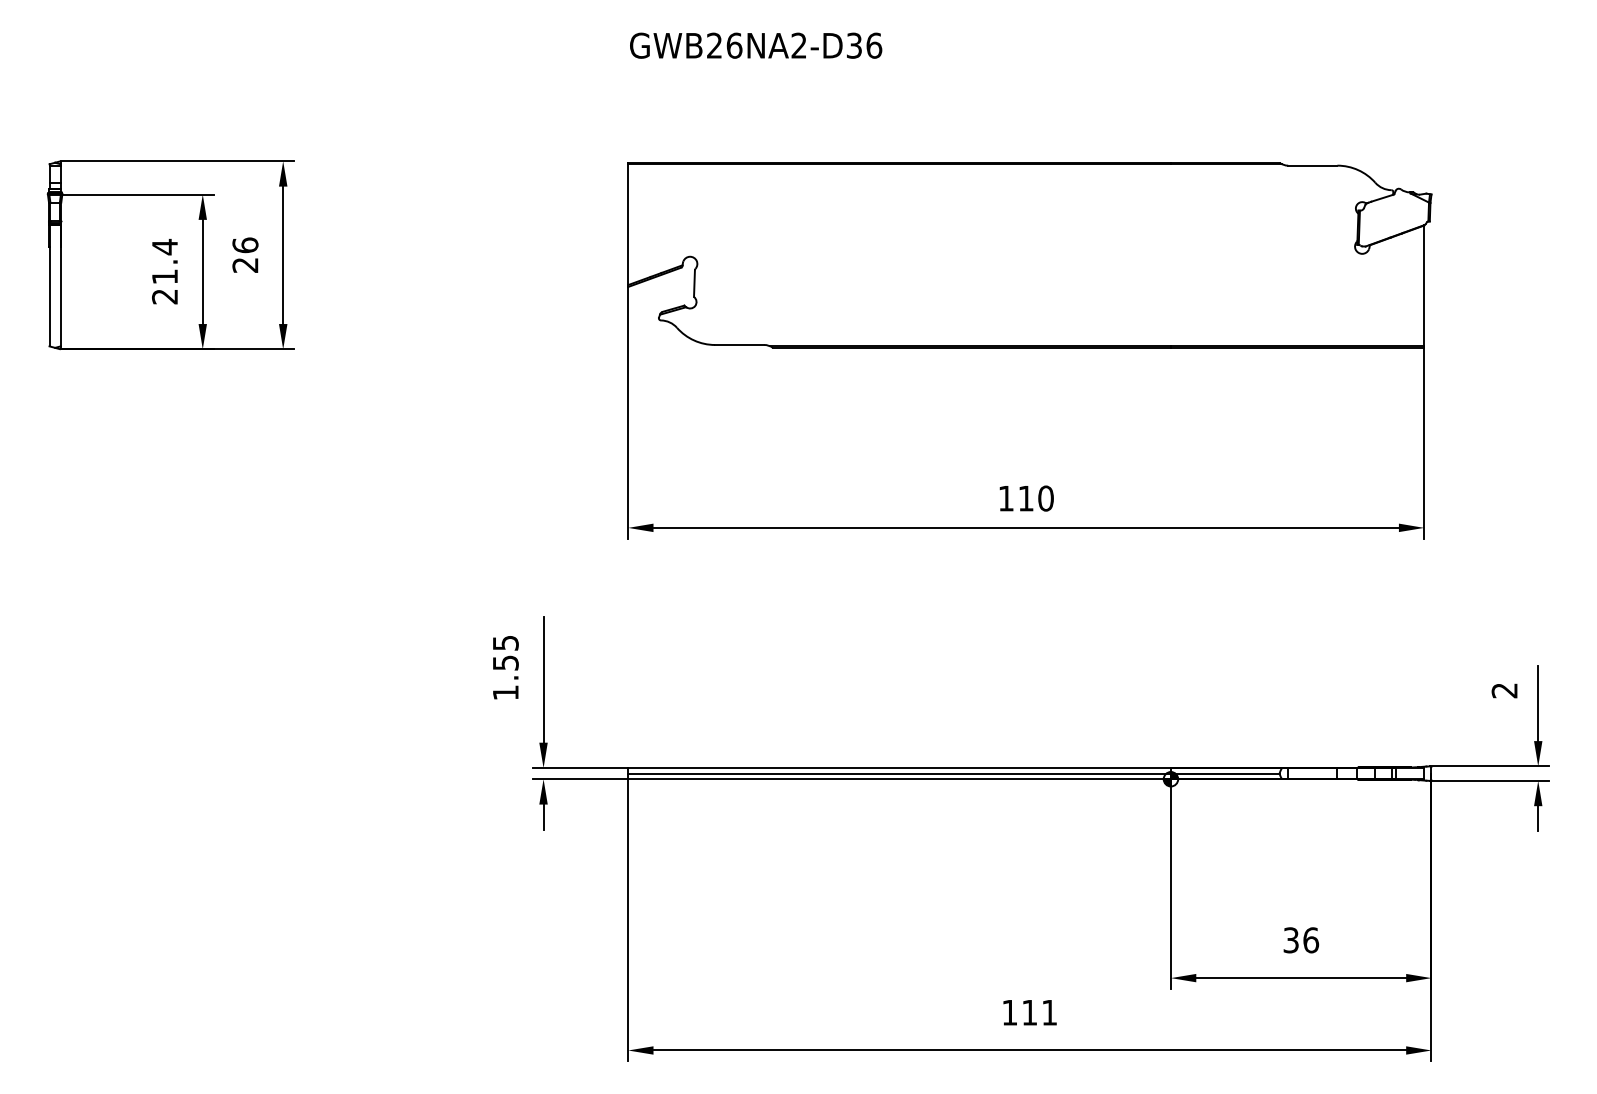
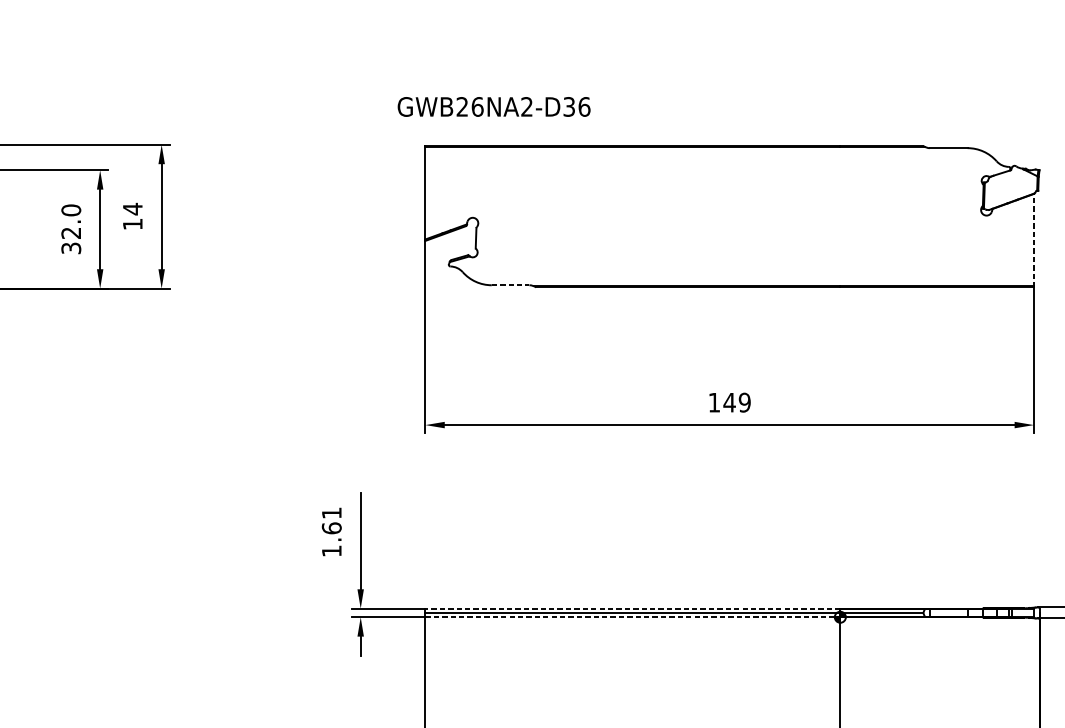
text: (756, 45) -> (494, 106), moved
text: (245, 254) -> (132, 216), 26 -> 14
text: (165, 271) -> (71, 229), 21.4 -> 32.0
line: (1424, 286) -> (1034, 240), solid -> dashed
line: (739, 344) -> (510, 284), solid -> dashed
text: (1035, 498) -> (736, 402), 110 -> 149
text: (505, 653) -> (331, 521), 1.55 -> 1.61
line: (899, 768) -> (632, 609), solid -> dashed
line: (900, 779) -> (633, 617), solid -> dashed

